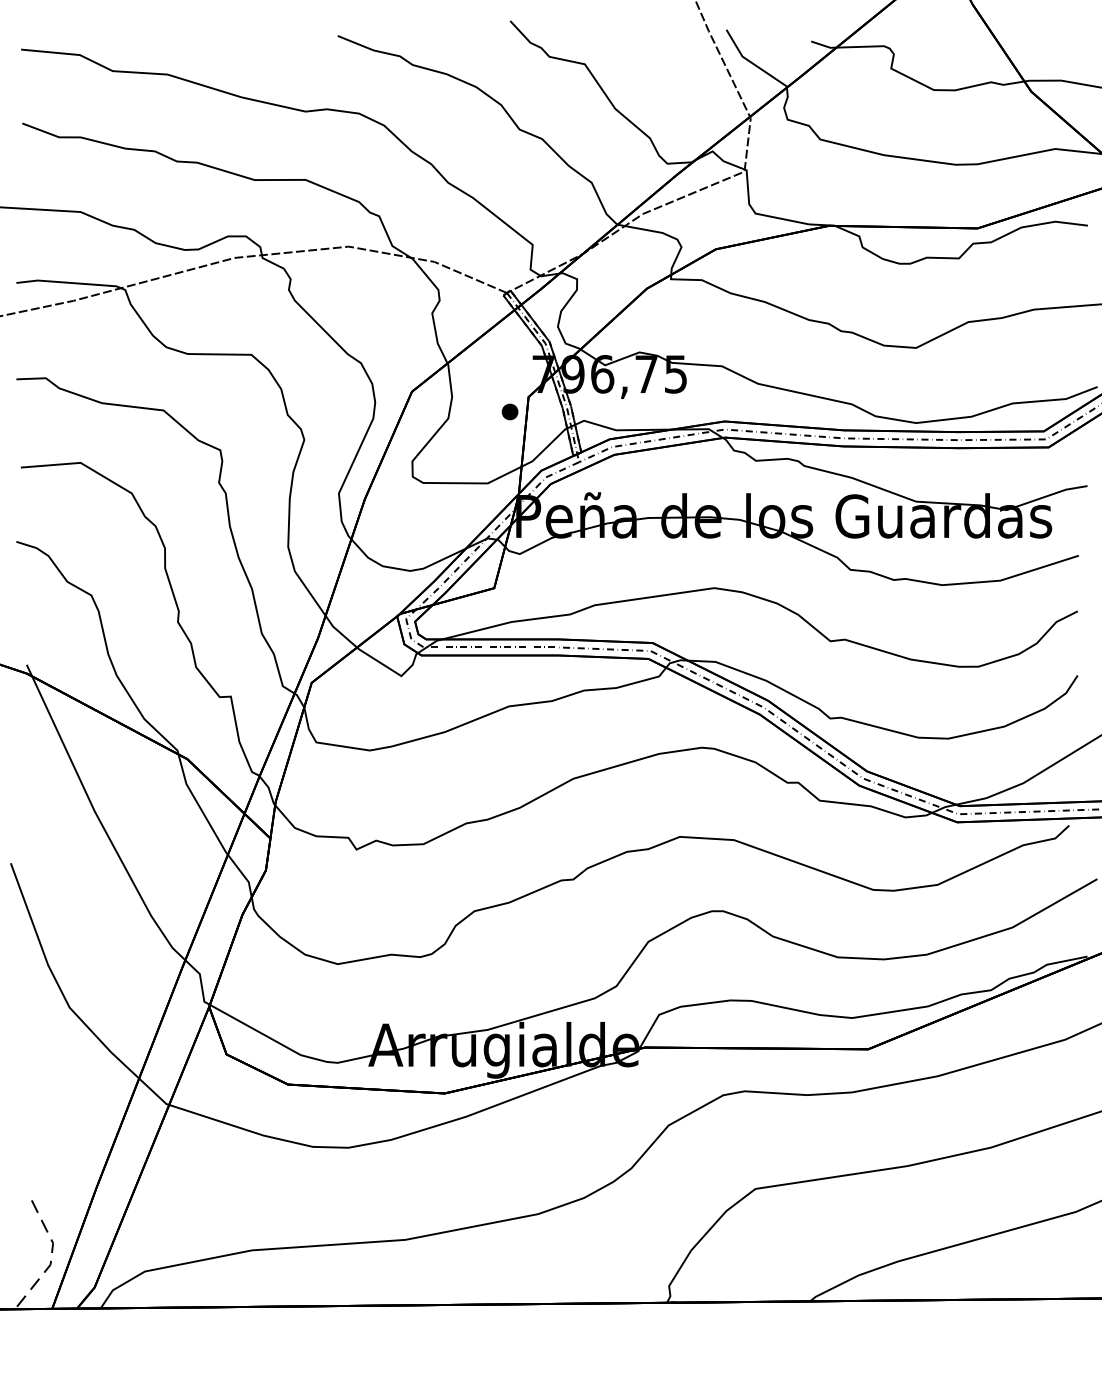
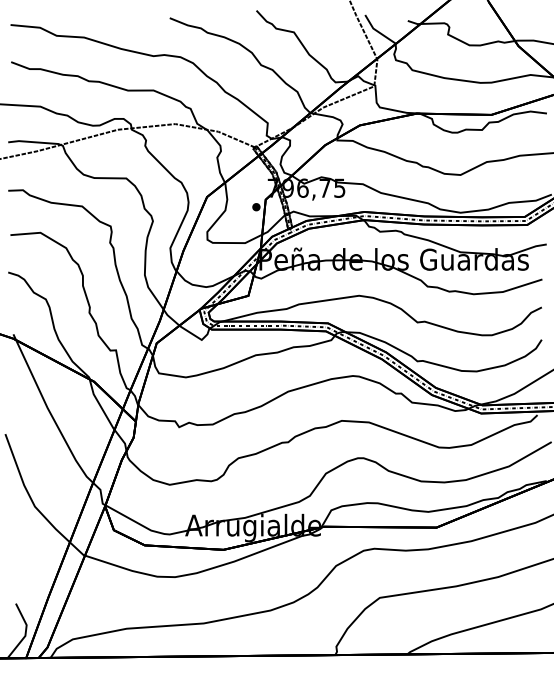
line: (50, 1257) -> (25, 632), dashed -> solid

